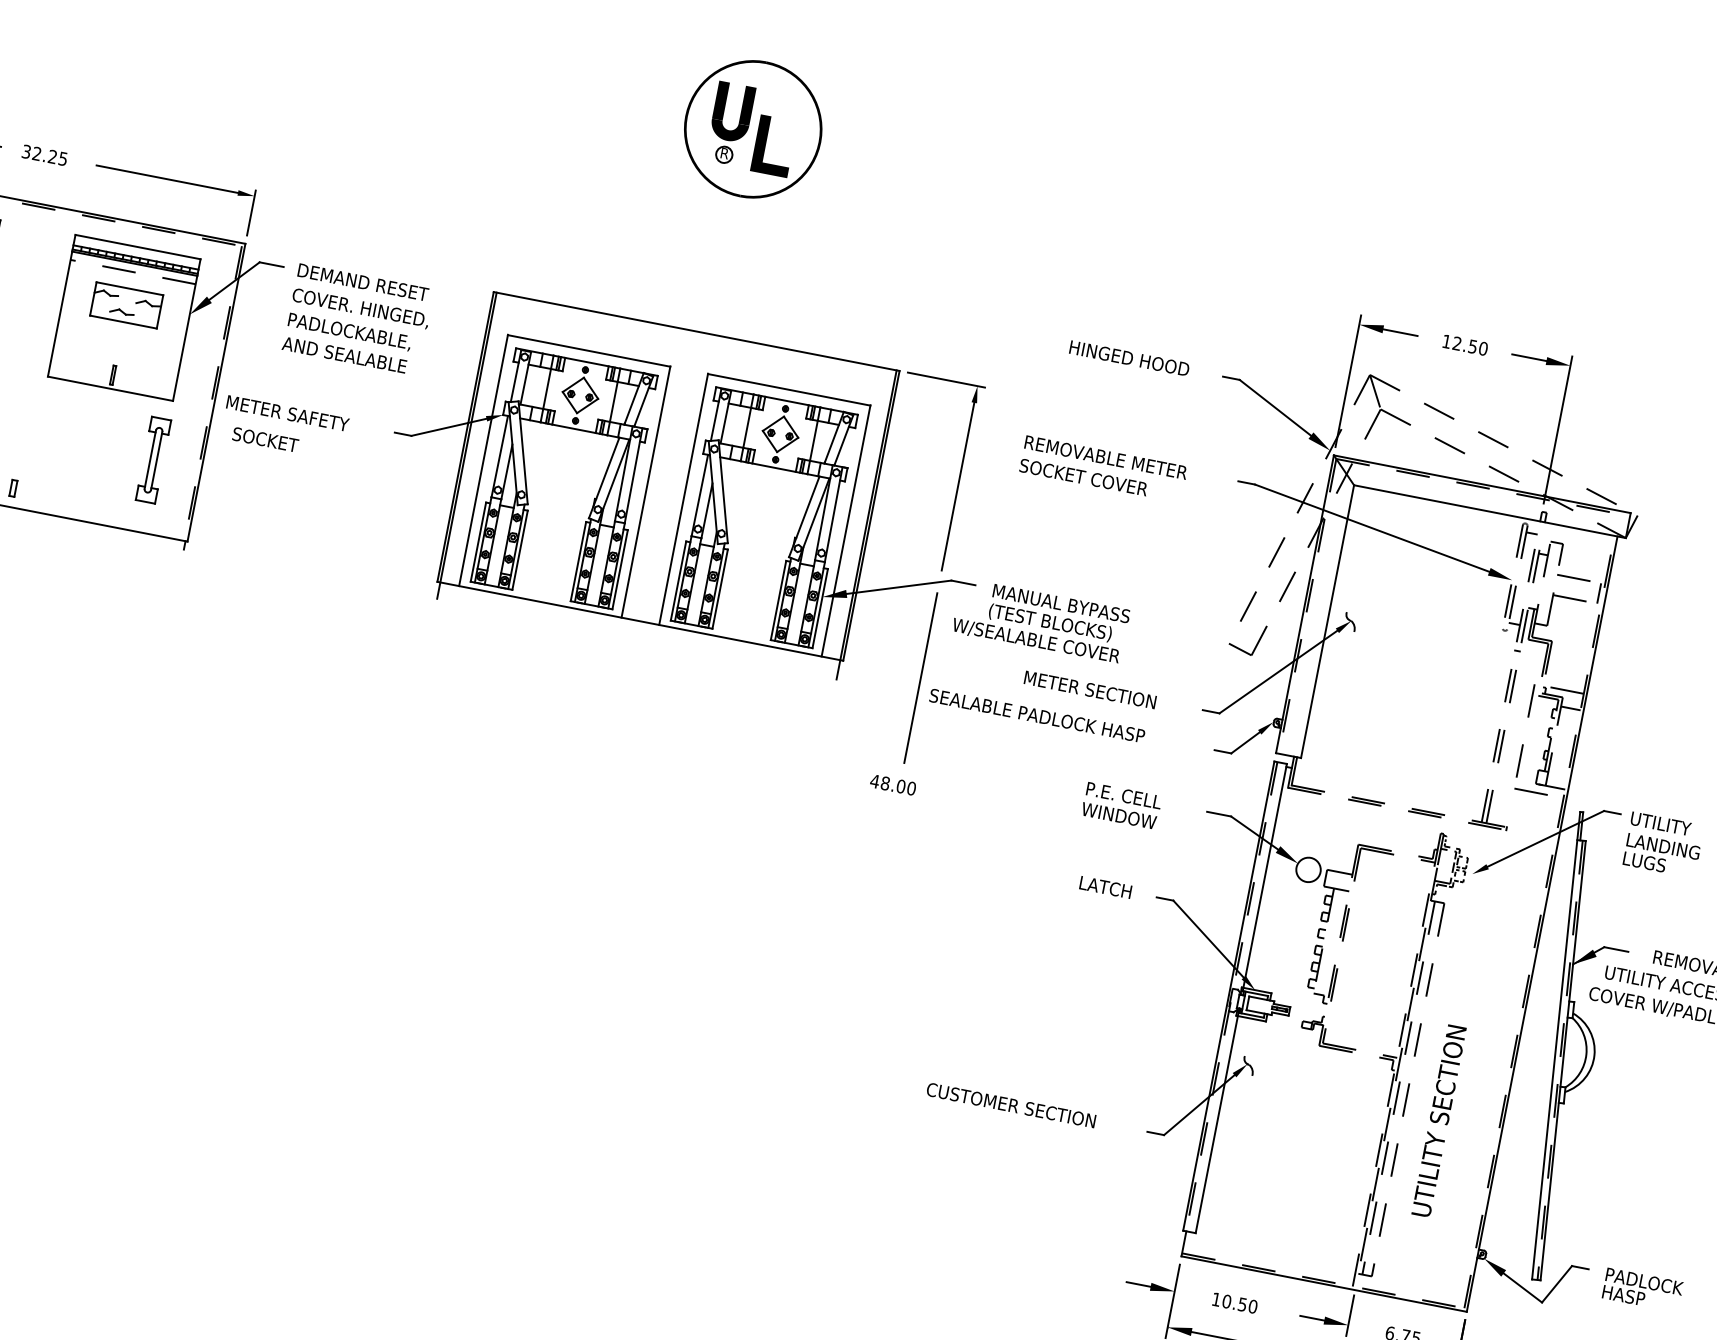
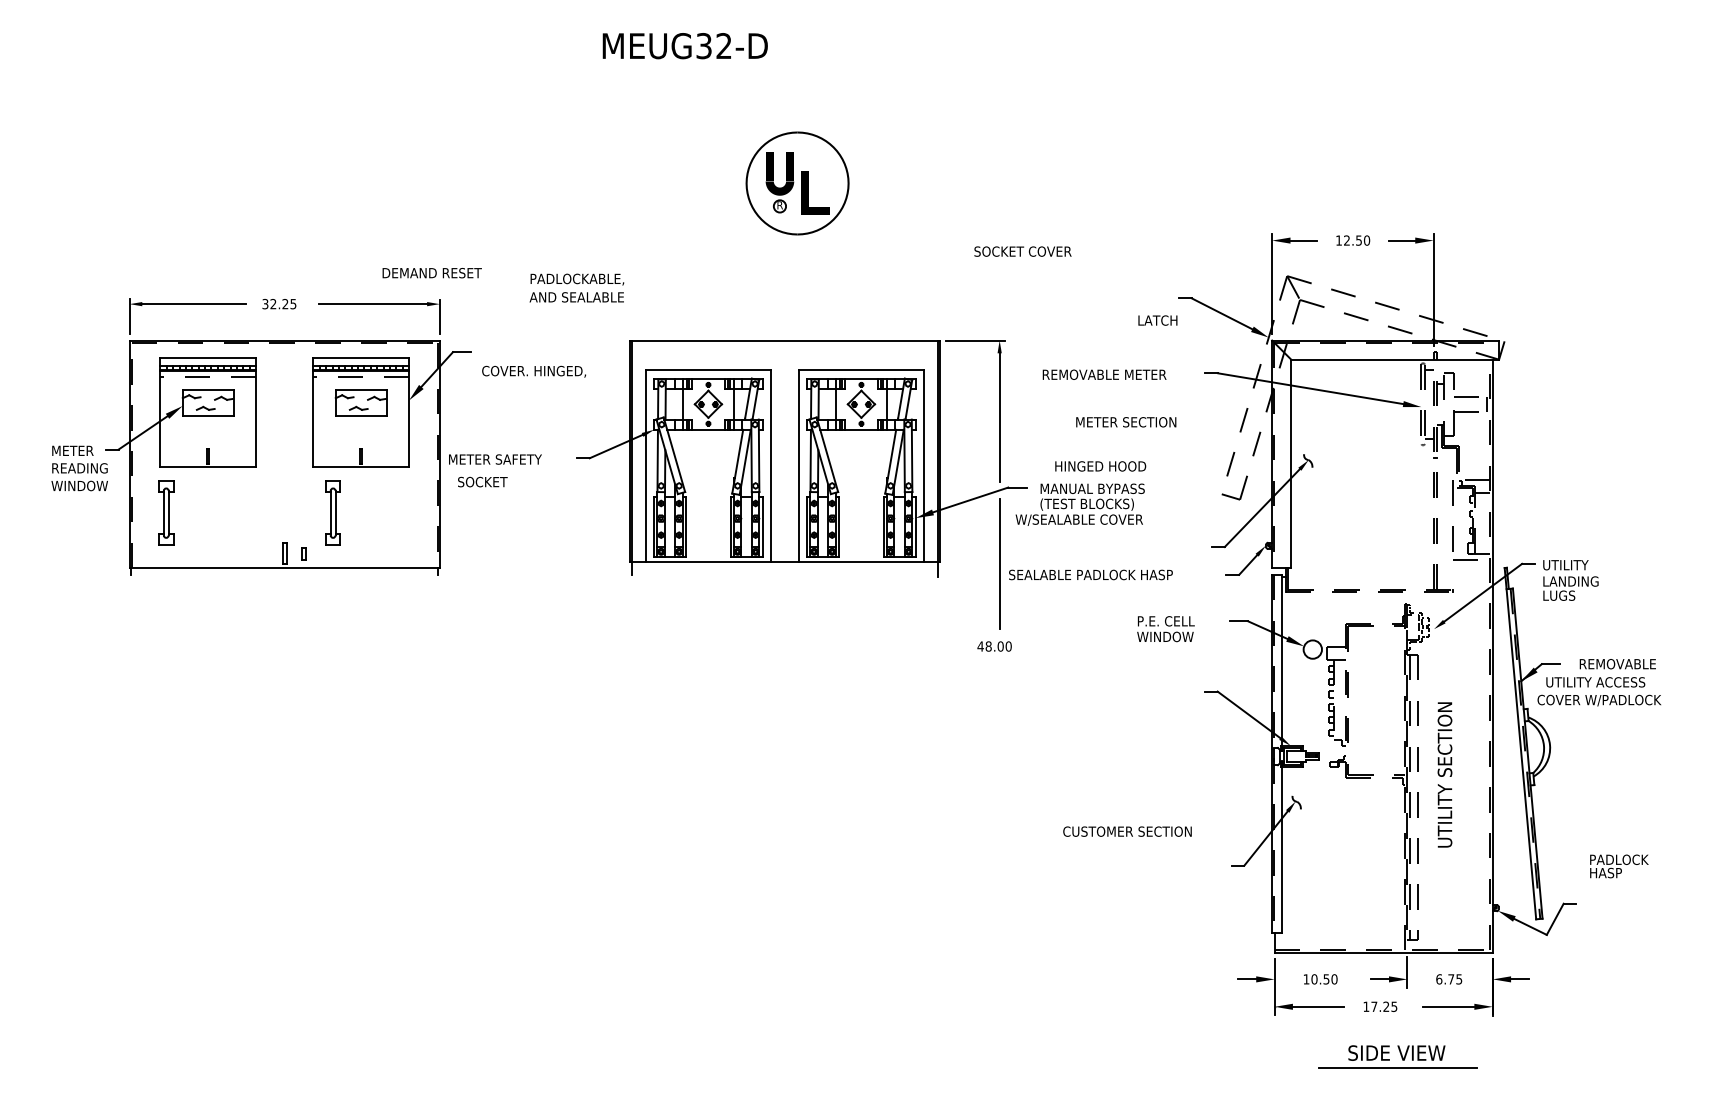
text: (362, 282) -> (431, 273), moved
text: (346, 342) -> (576, 287), moved
text: (1129, 358) -> (1100, 466), moved
part: (152, 459) -> (332, 512), moved
text: (1083, 477) -> (1022, 251), moved
text: (1090, 690) -> (1126, 422), moved
text: (1105, 887) -> (1157, 320), moved
text: (1011, 1105) -> (1127, 831), moved
text: (1438, 1120) -> (1444, 774), moved
text: (1643, 1290) -> (1619, 866), moved

